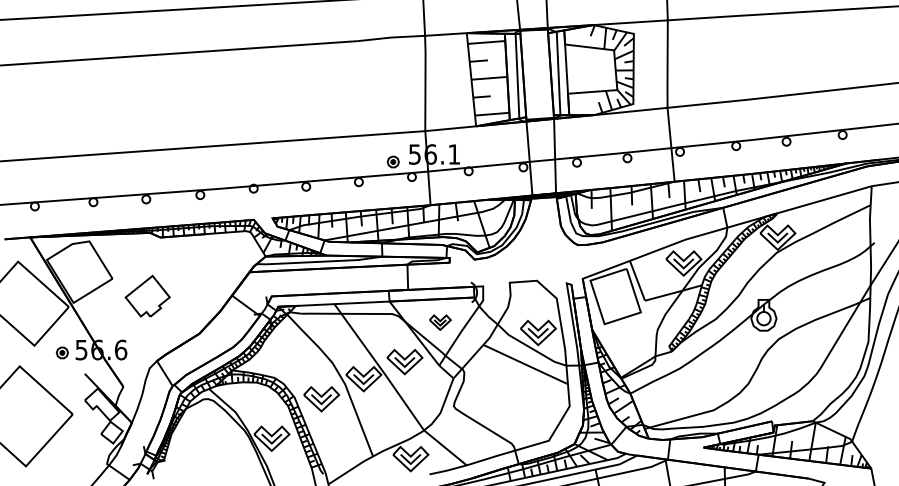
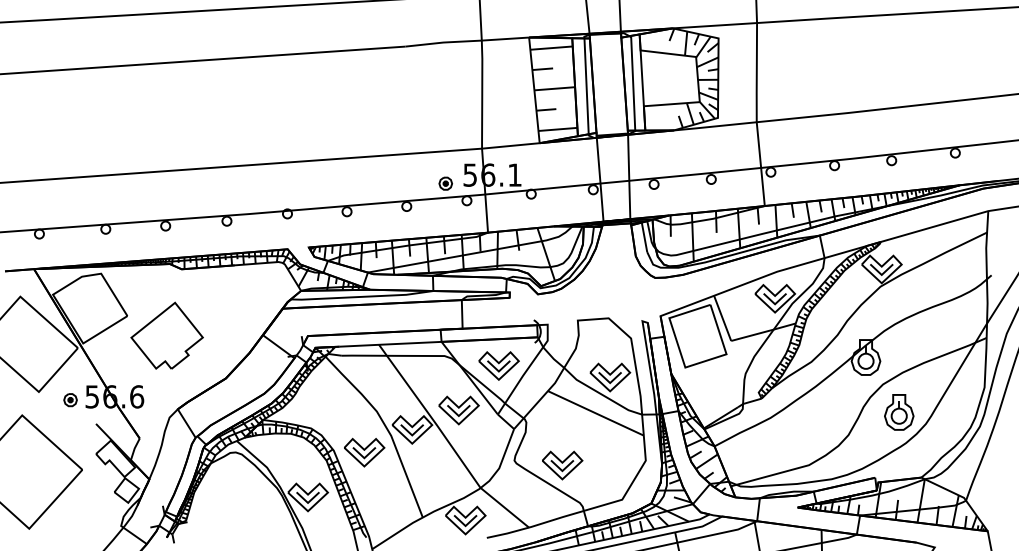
part: (147, 296) -> (167, 336), size x1.43
part: (440, 322) -> (499, 365), size x1.67
part: (792, 363) -> (898, 412), added
part: (496, 410) -> (562, 465), added

